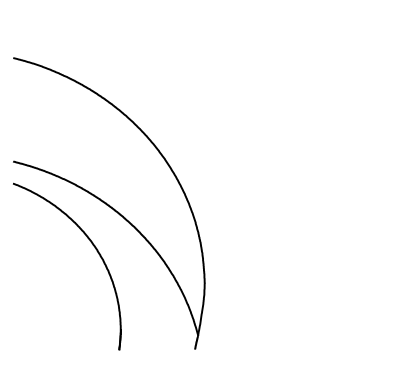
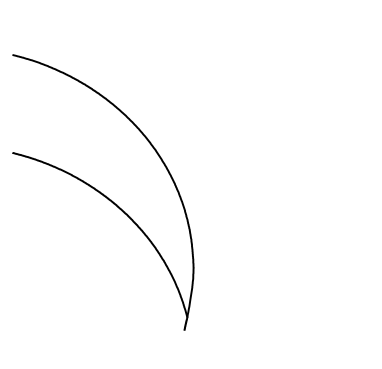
part: (92, 245) -> (87, 232), removed

